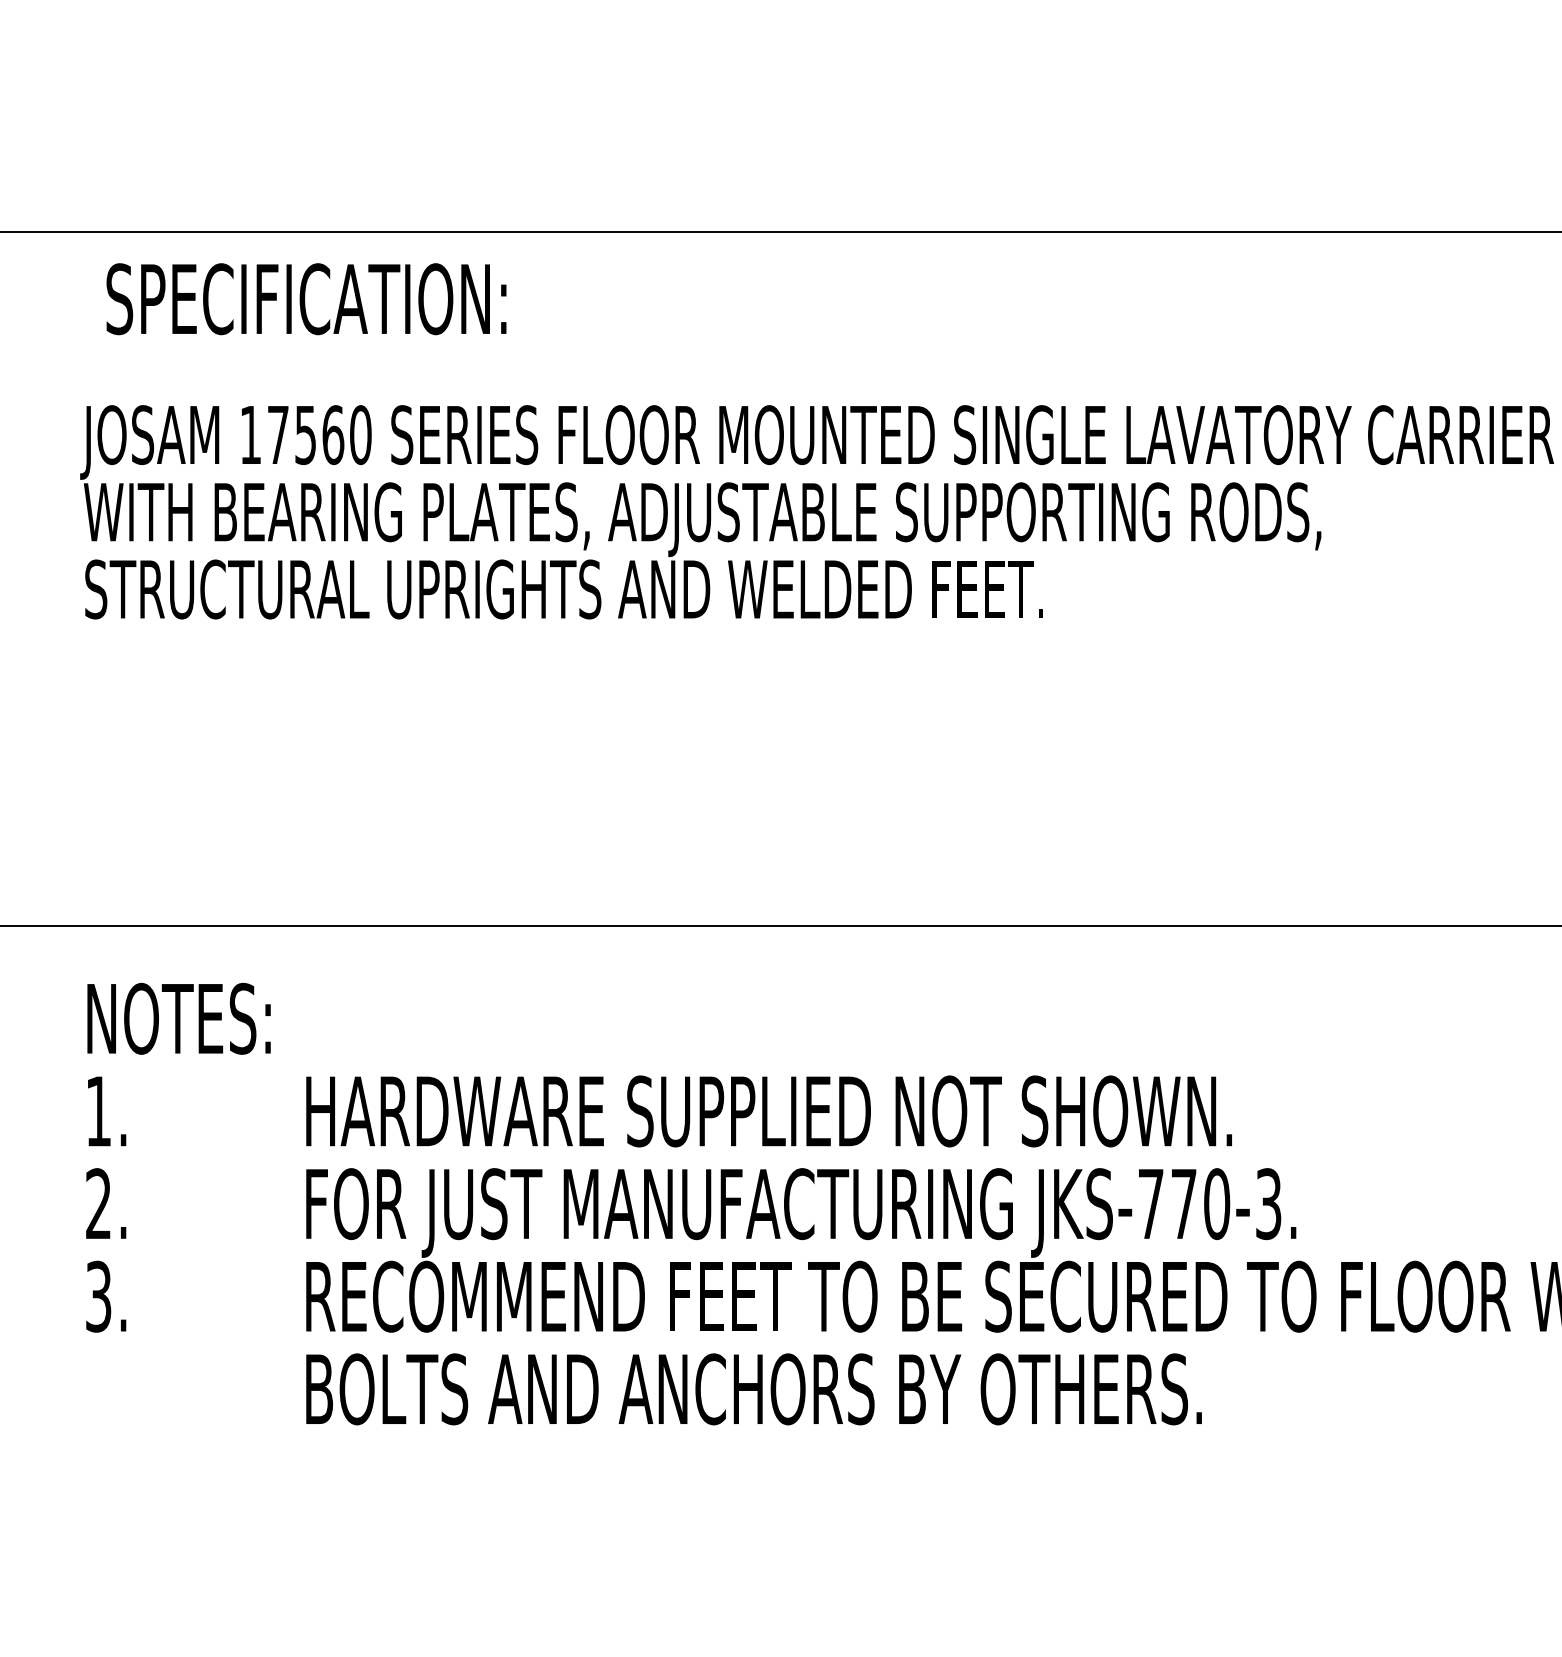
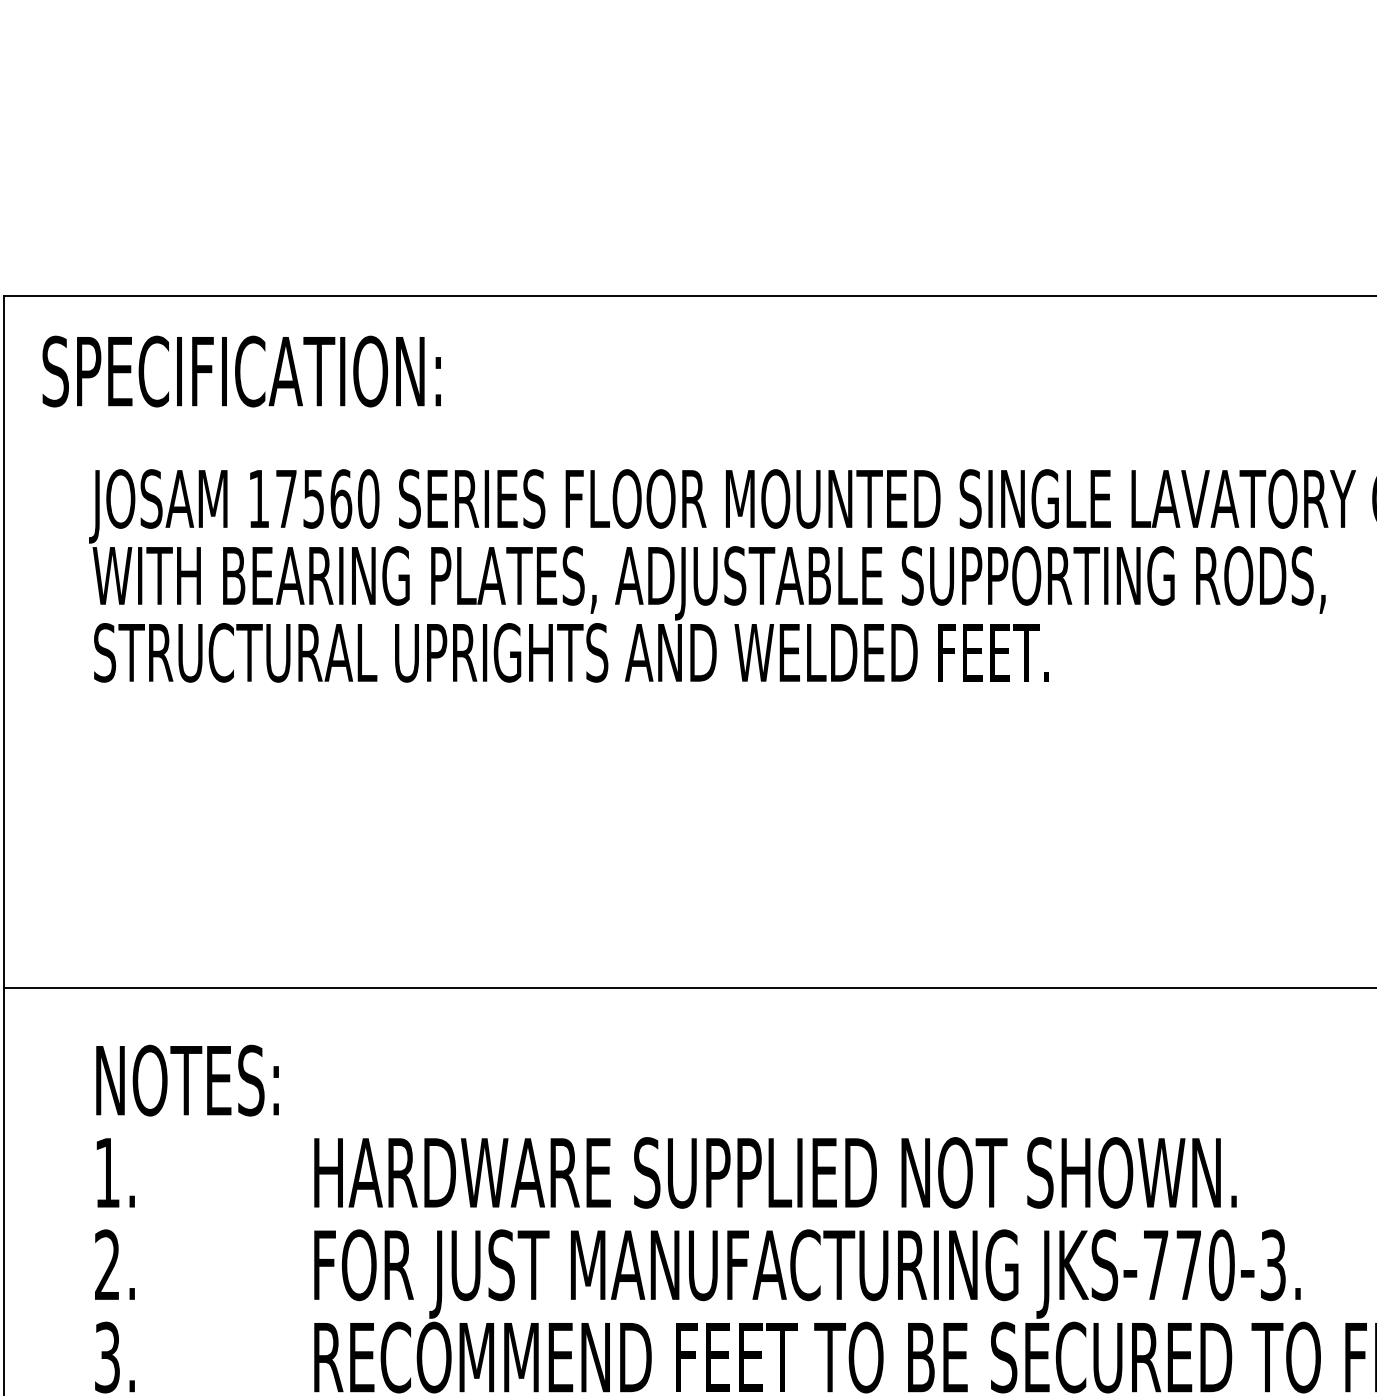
text: (306, 299) -> (241, 371), moved

